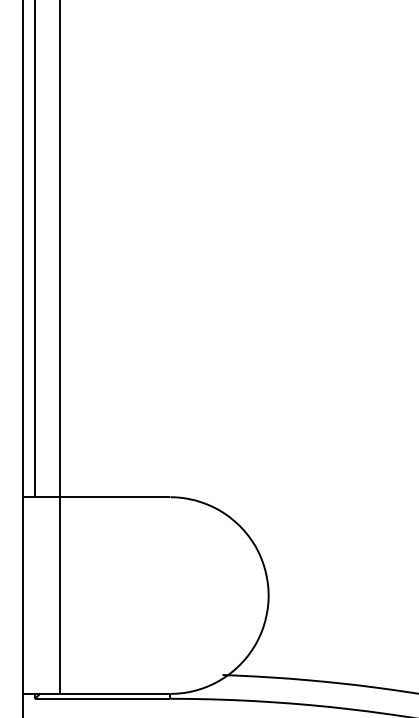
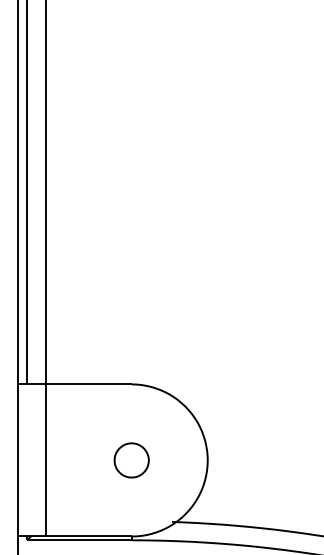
part: (170, 595) -> (131, 460), added

